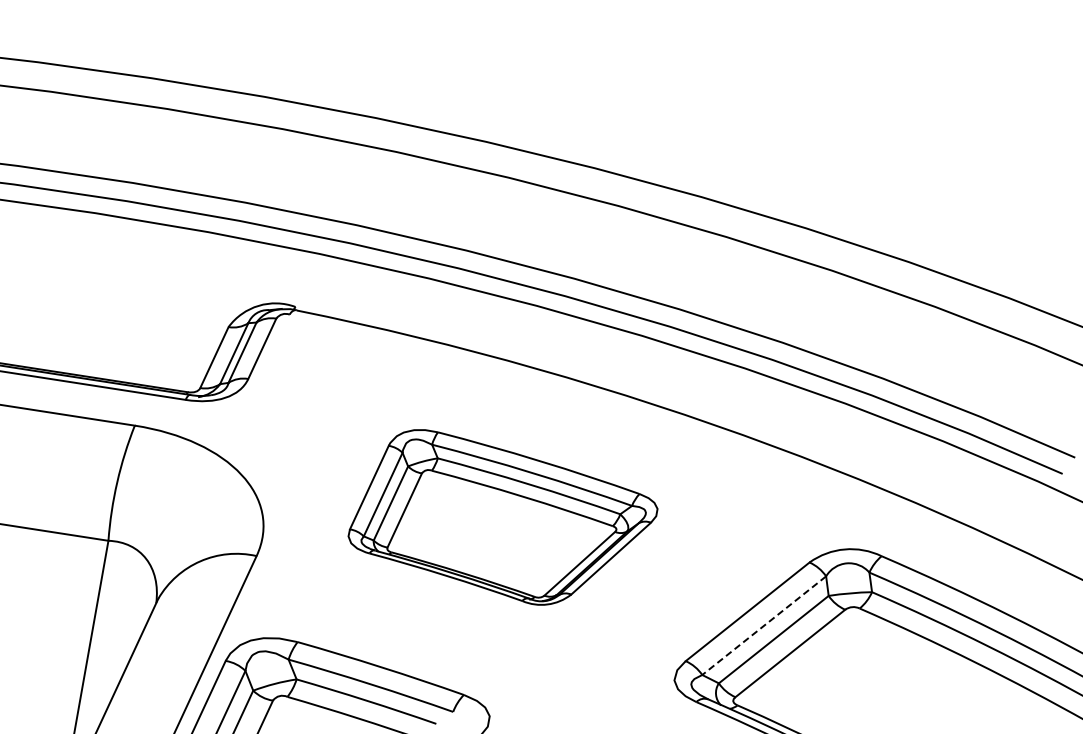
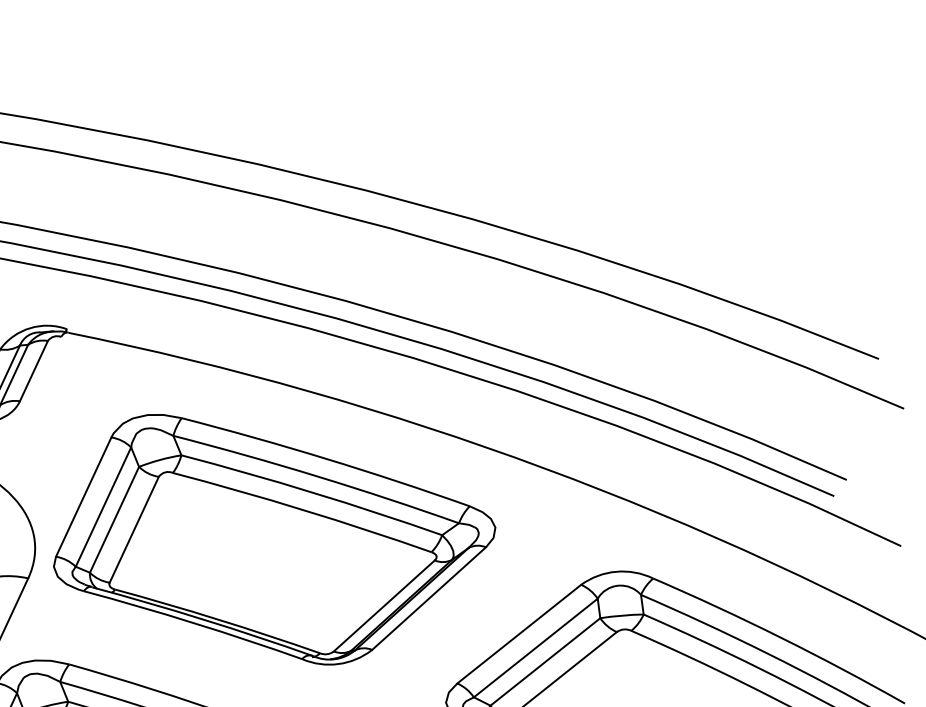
part: (502, 517) -> (274, 539), size x1.43
line: (763, 625) -> (535, 647), dashed -> solid

